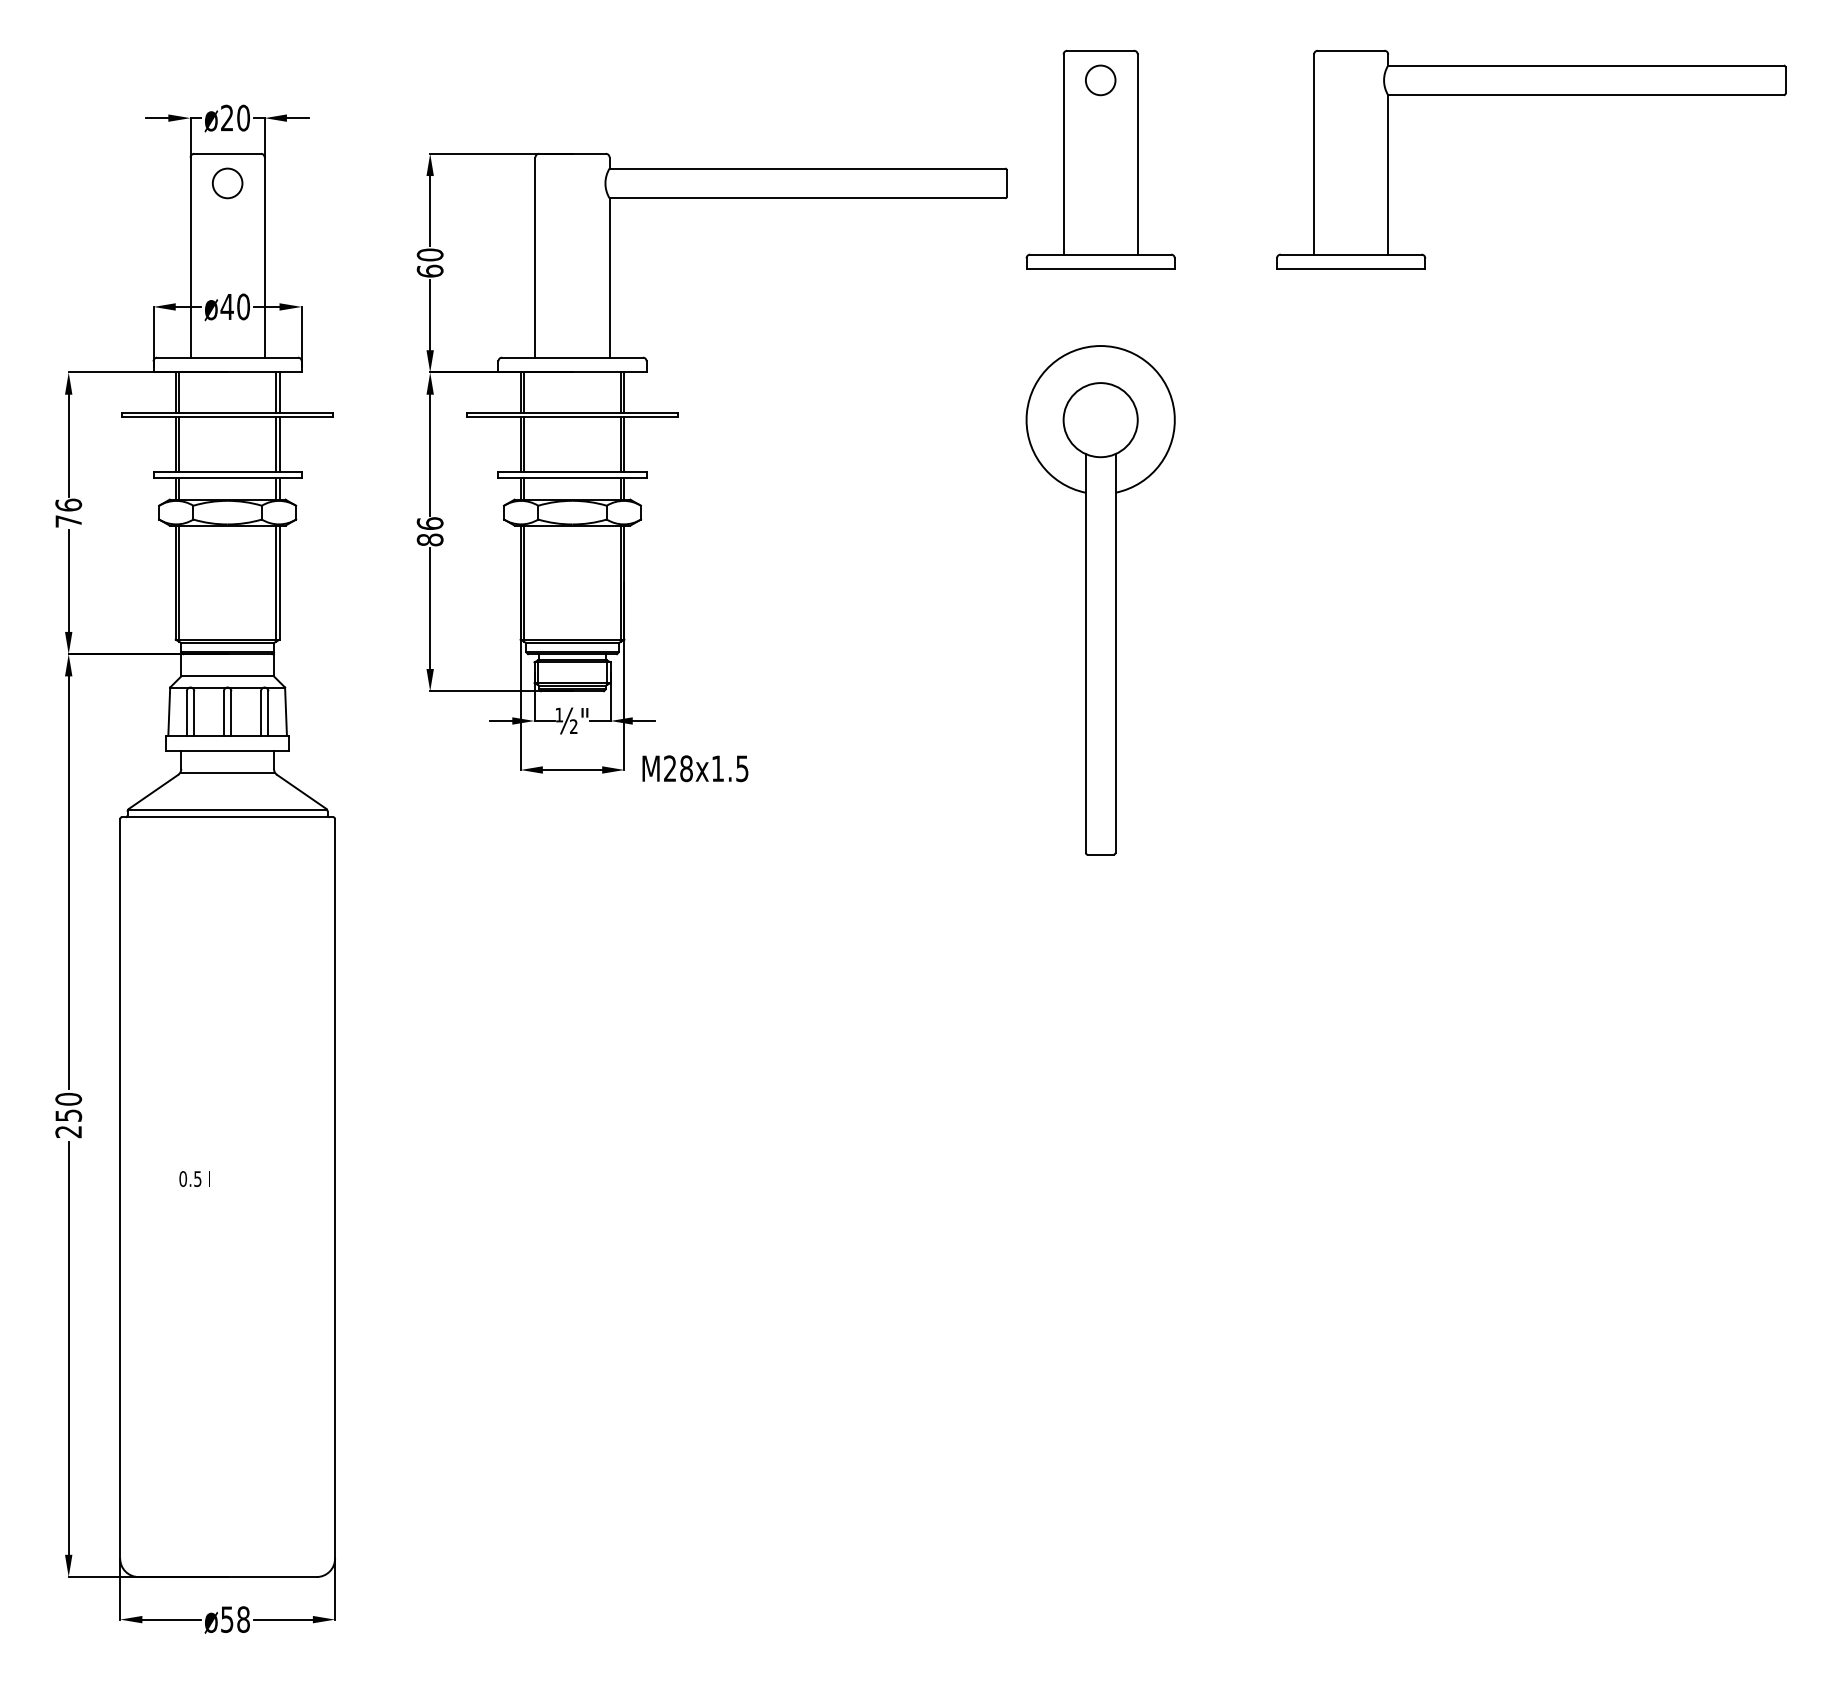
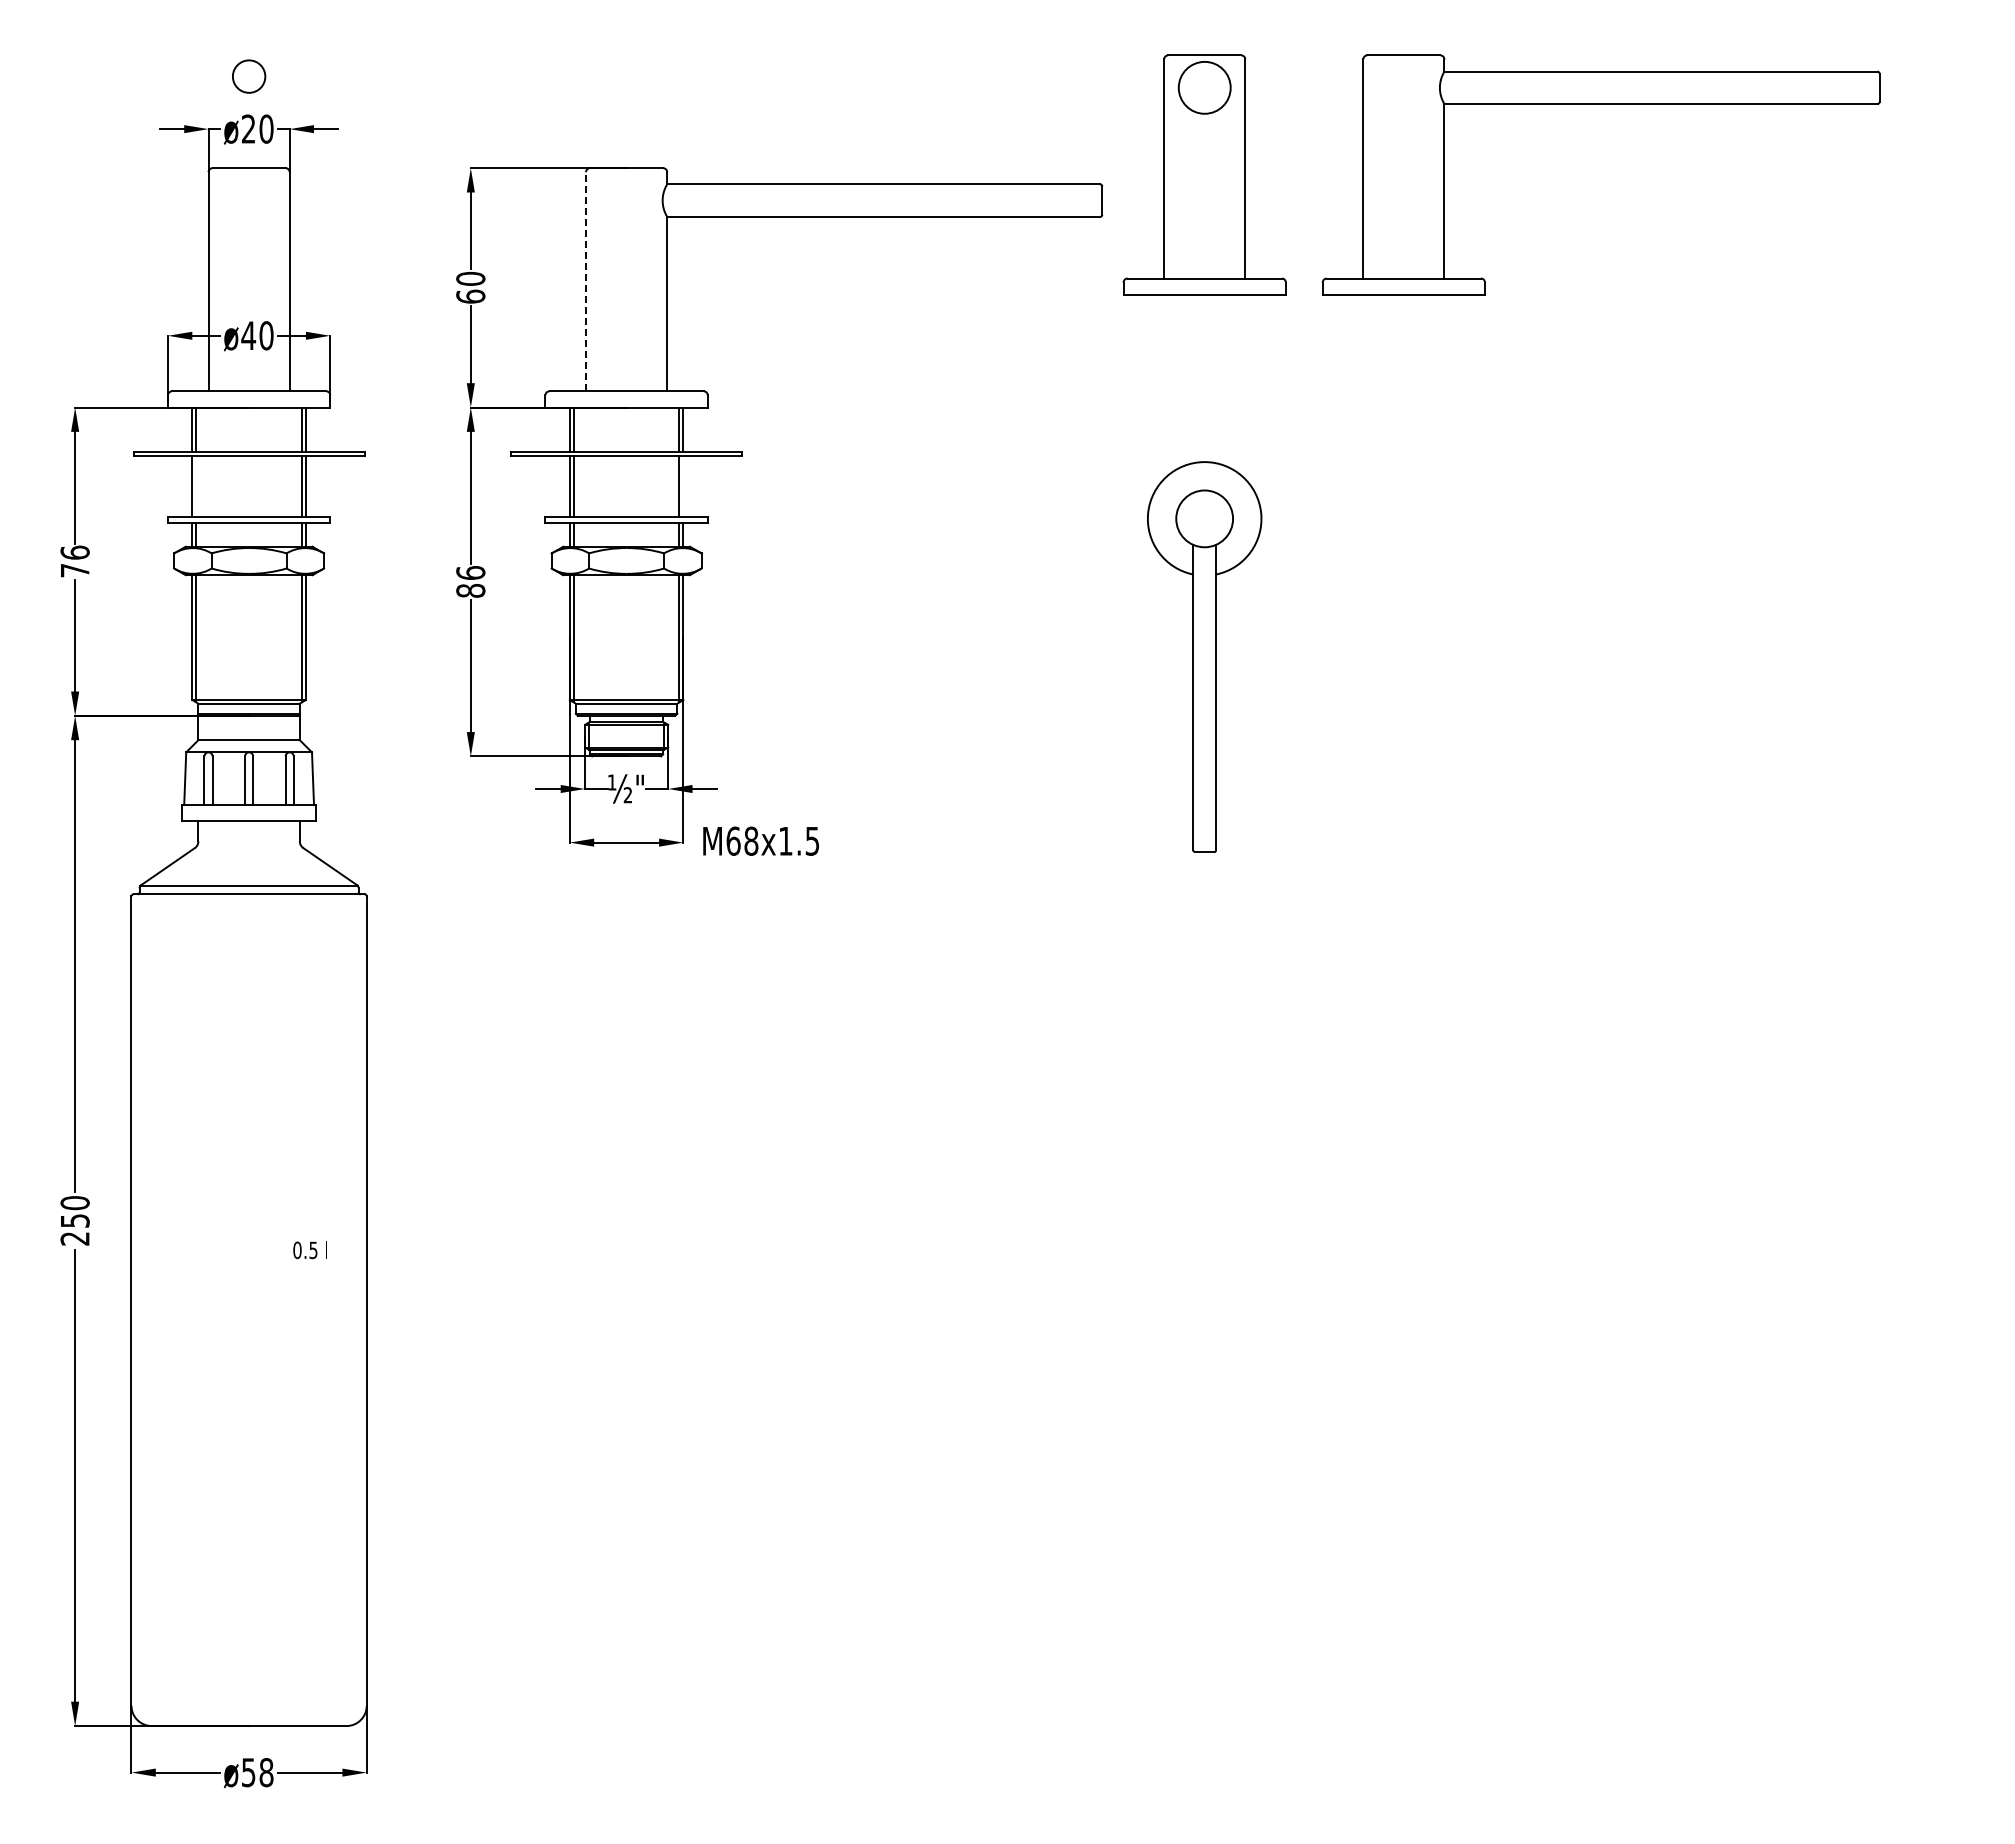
circle: (1100, 80) -> (1204, 87), size x1.6
part: (1531, 95) -> (1601, 104), moved
circle: (227, 183) -> (249, 76), moved
line: (535, 257) -> (586, 281), solid -> dashed
line: (179, 444) -> (196, 486), removed
line: (624, 444) -> (683, 486), removed
part: (1100, 599) -> (1204, 656), size x0.7
text: (670, 768) -> (733, 840), M28x1.5 -> M68x1.5
line: (227, 772) -> (248, 845), removed
text: (194, 1179) -> (309, 1250), moved

